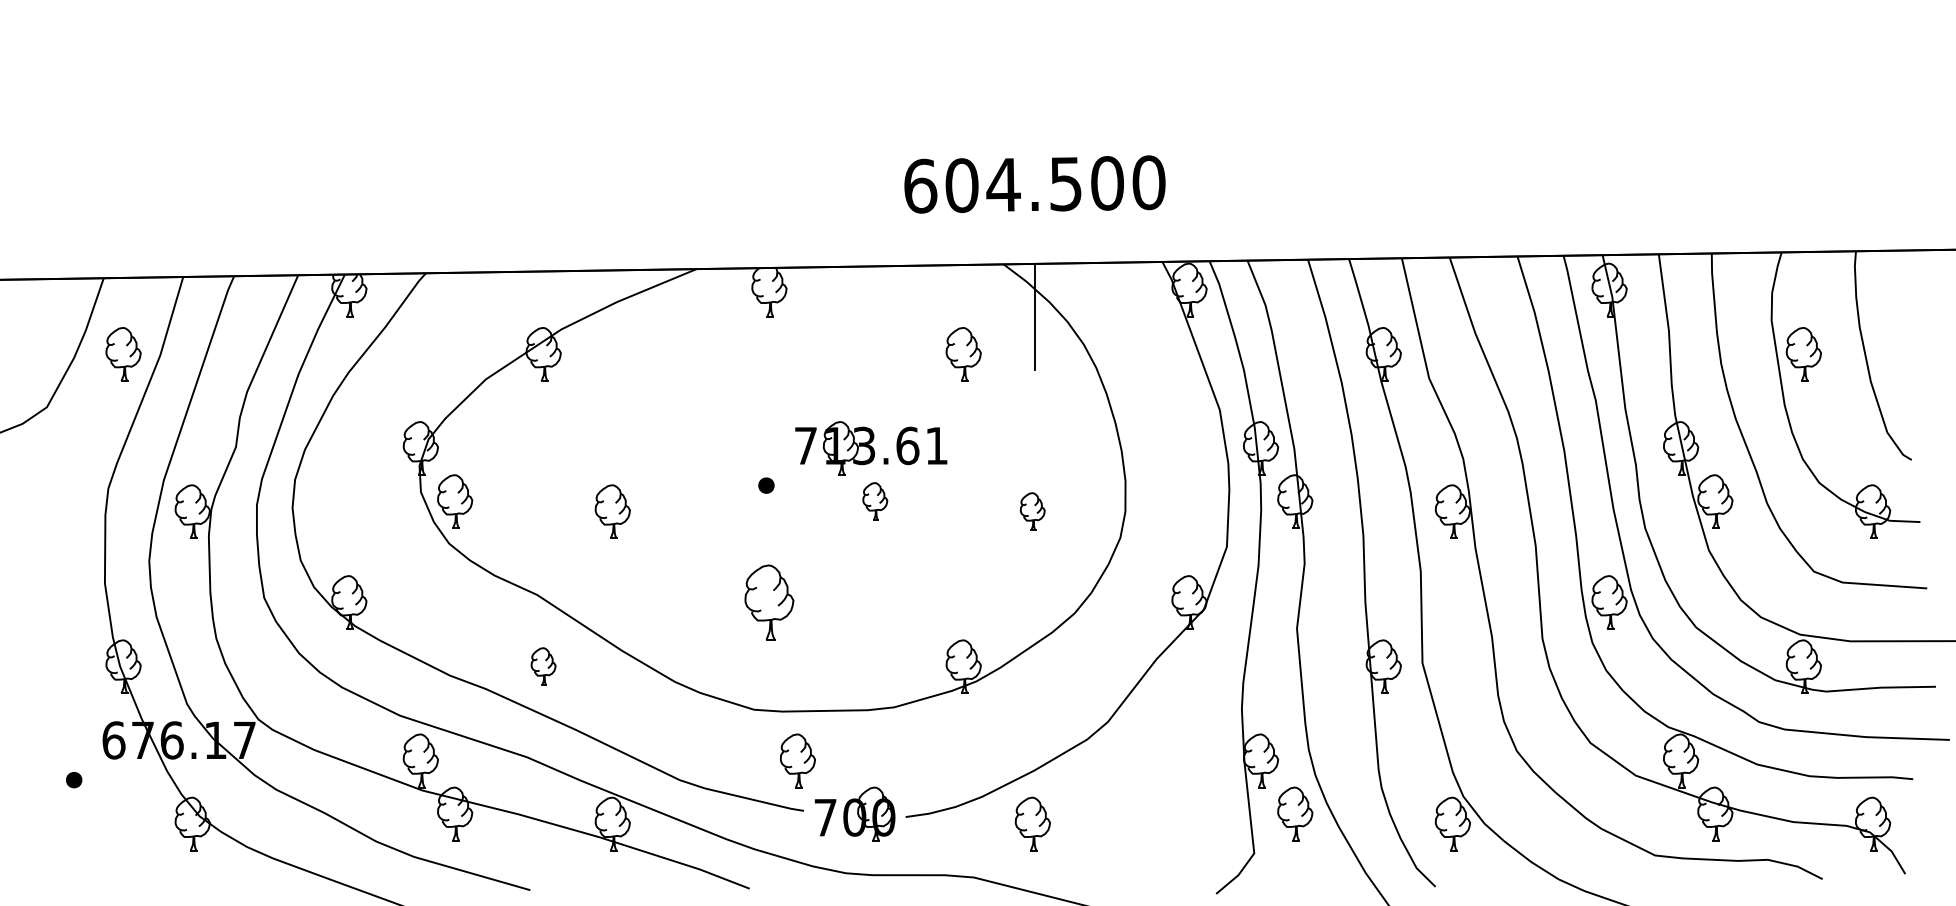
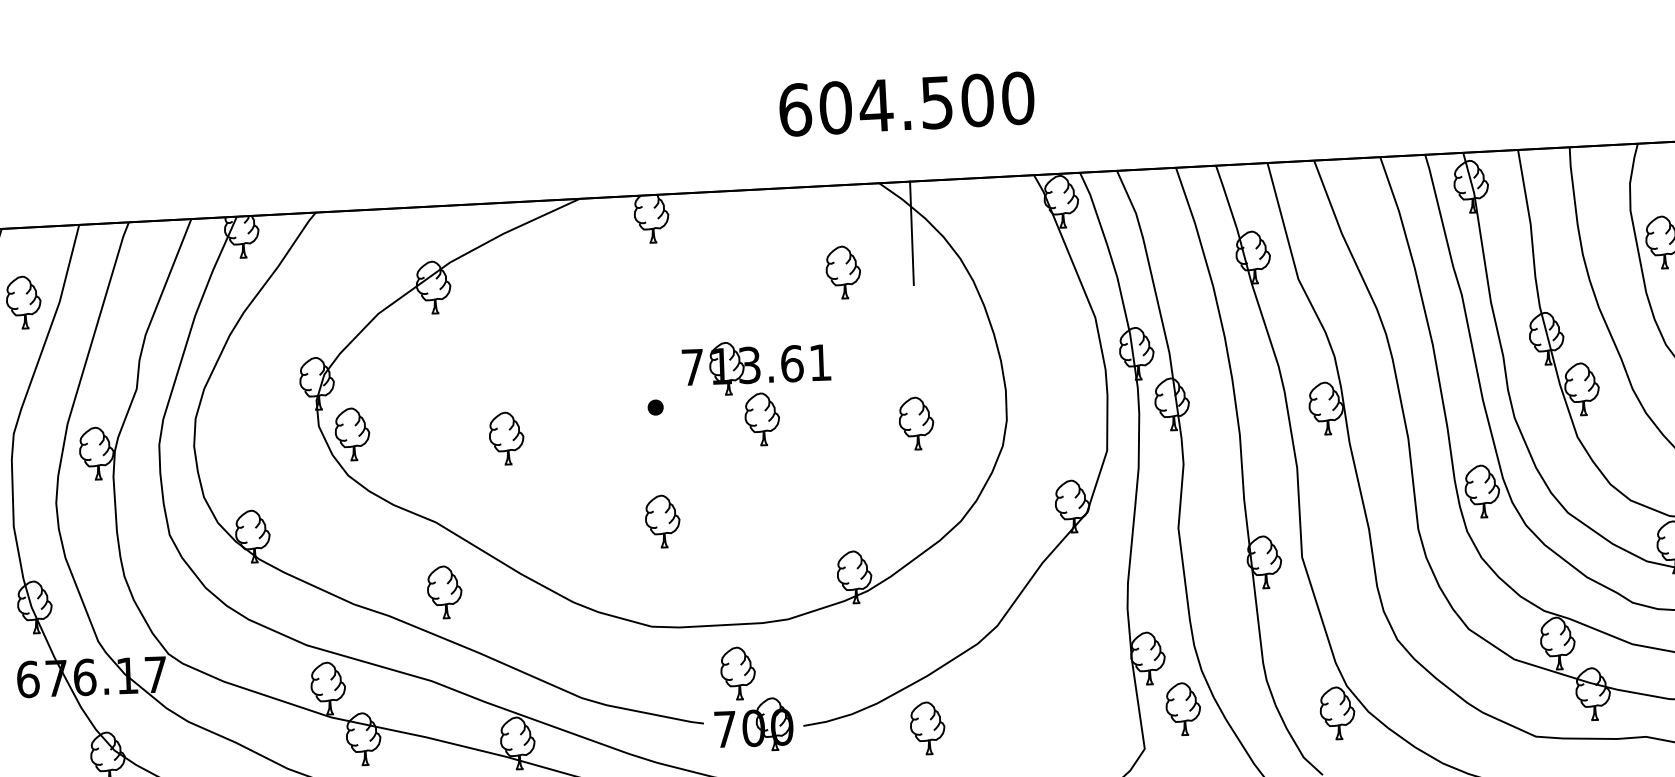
part: (875, 501) -> (762, 419), size x1.43
part: (1032, 511) -> (916, 423), size x1.43
part: (769, 602) -> (662, 521), size x0.71
part: (543, 666) -> (444, 592), size x1.43
part: (797, 760) -> (737, 673), moved

